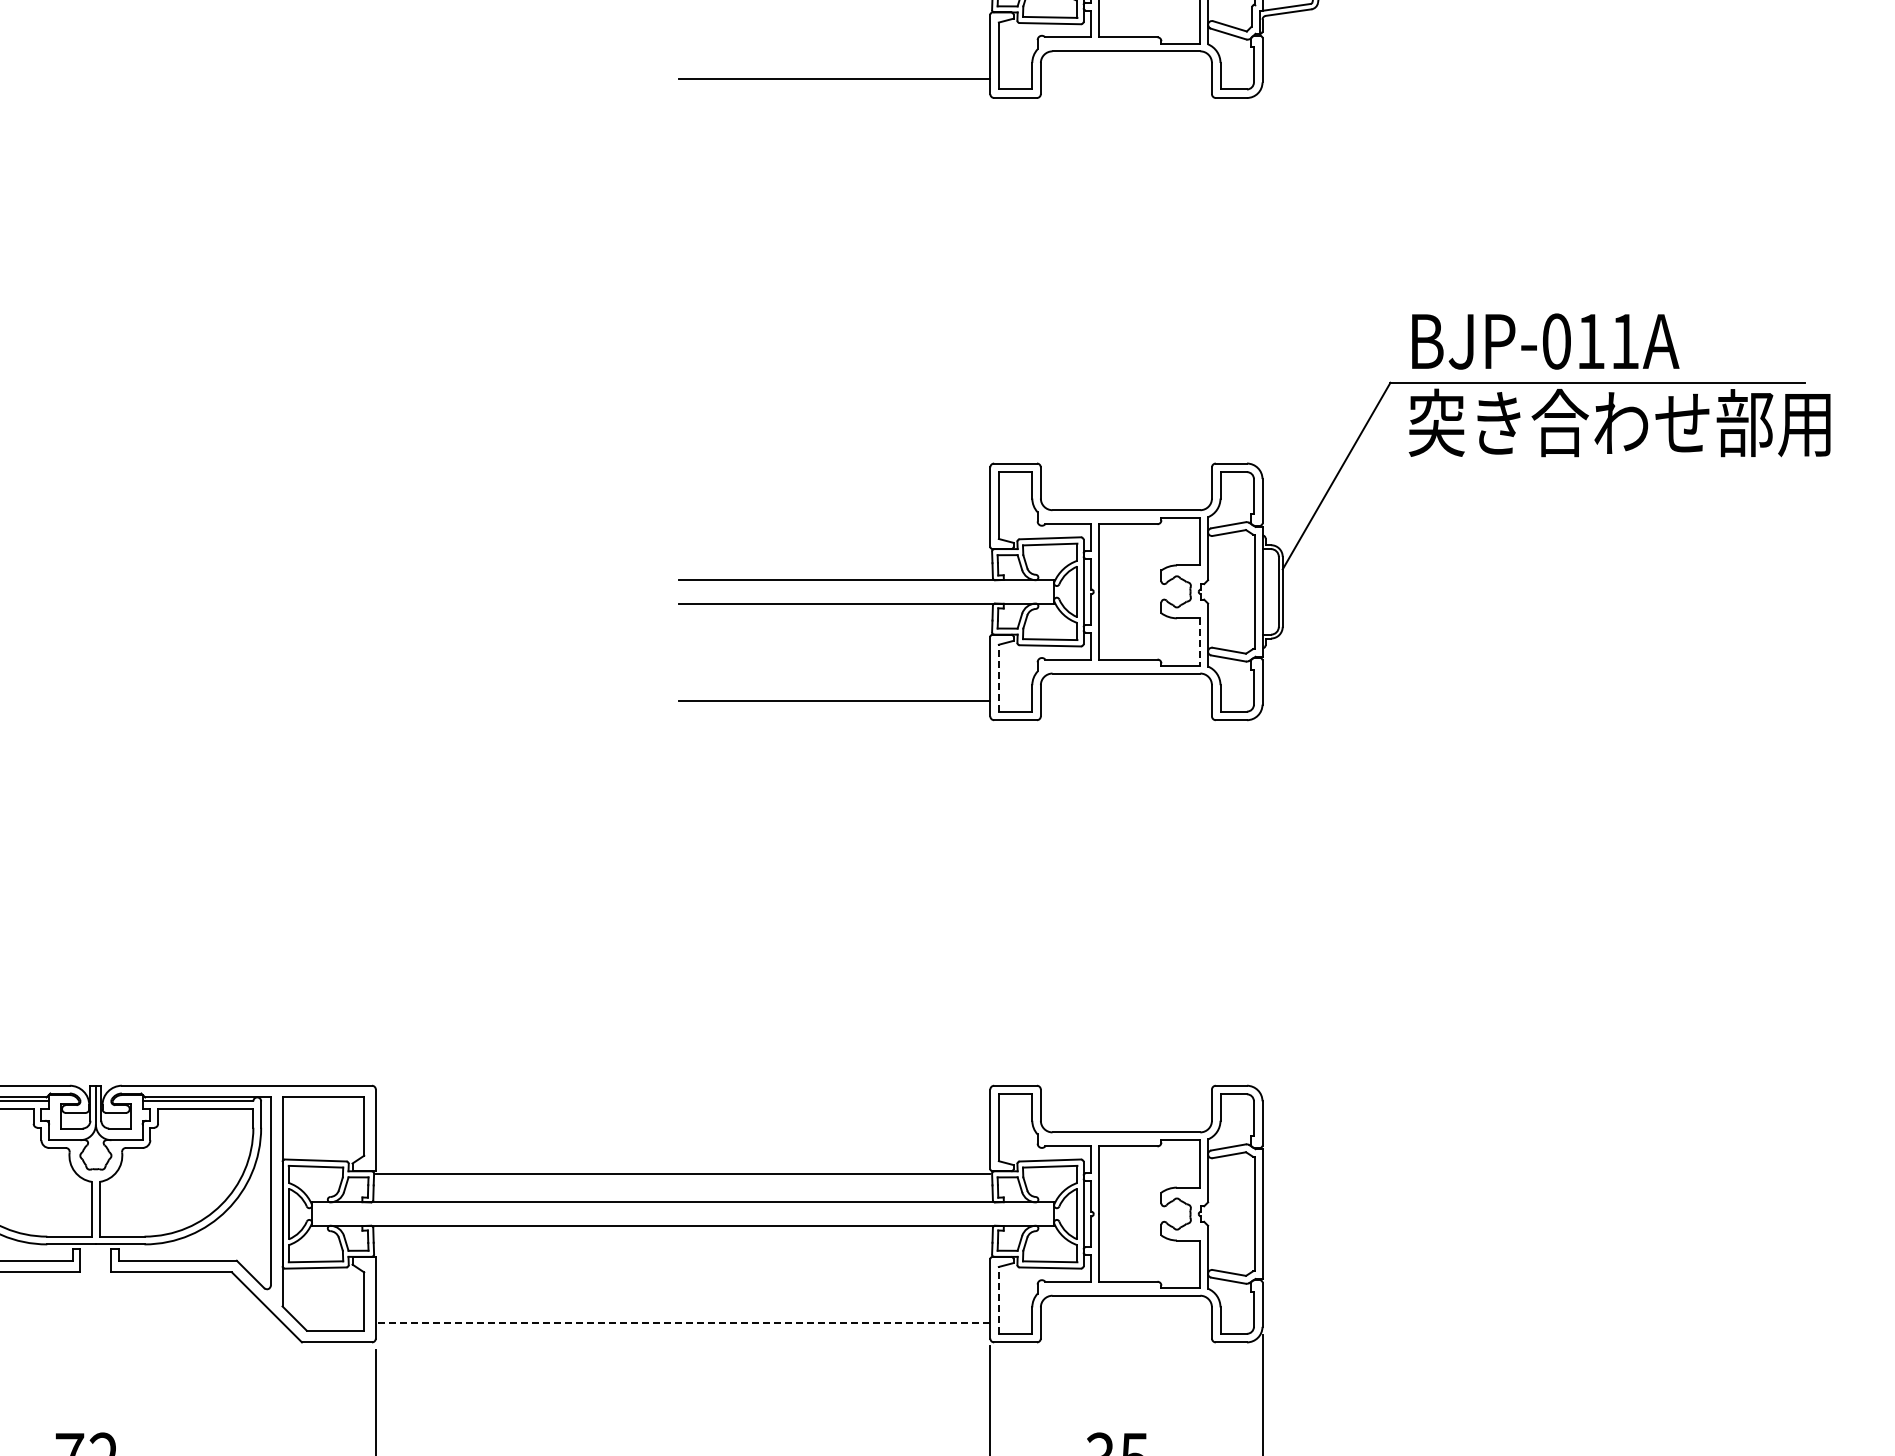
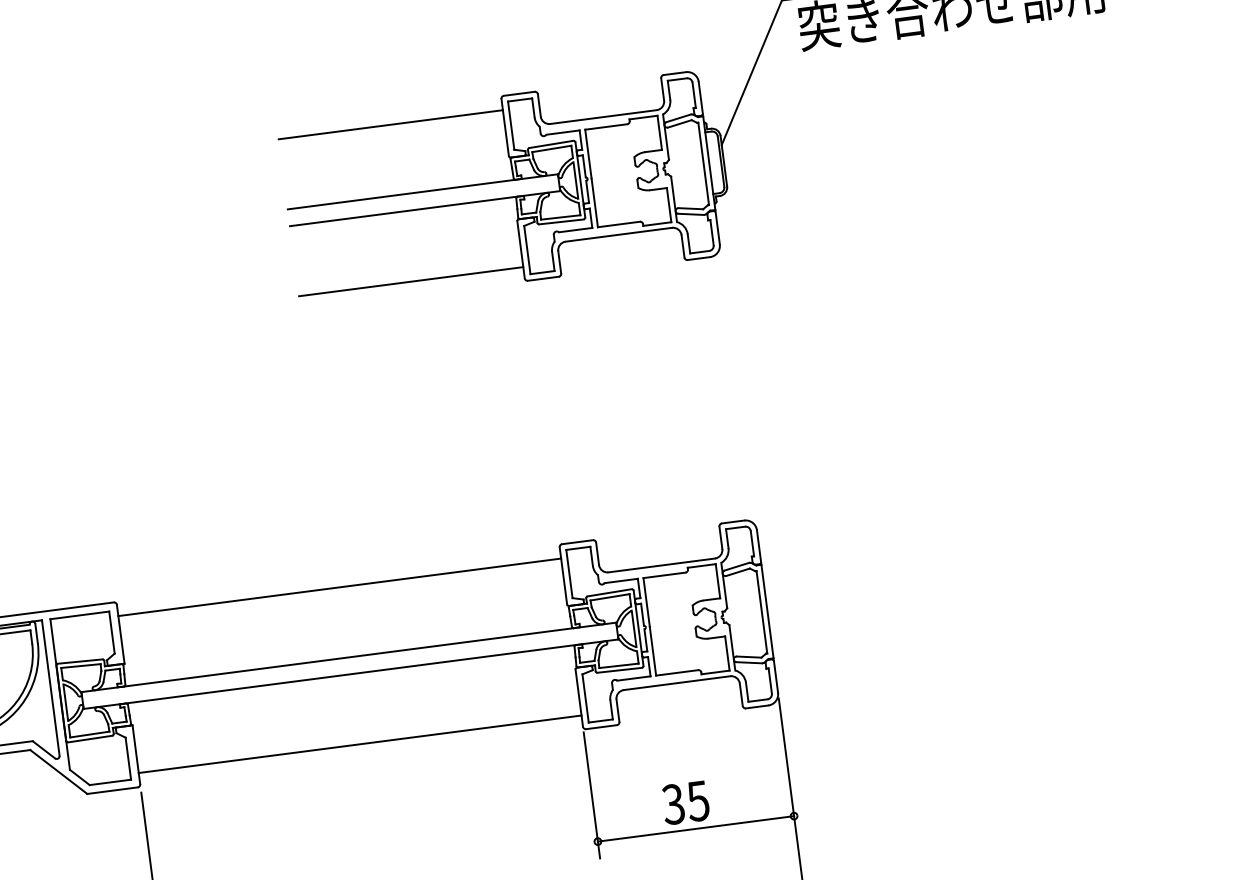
line: (834, 483) -> (390, 125), added
line: (1200, 642) -> (669, 205), dashed -> solid
line: (998, 677) -> (527, 249), dashed -> solid
line: (682, 1174) -> (339, 587), moved
line: (998, 1299) -> (585, 697), dashed -> solid
line: (682, 1322) -> (359, 743), dashed -> solid

